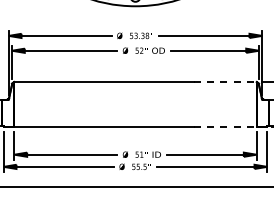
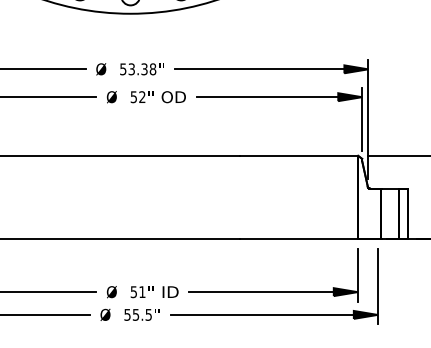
line: (225, 82) -> (299, 156), dashed -> solid
line: (225, 126) -> (299, 239), dashed -> solid

